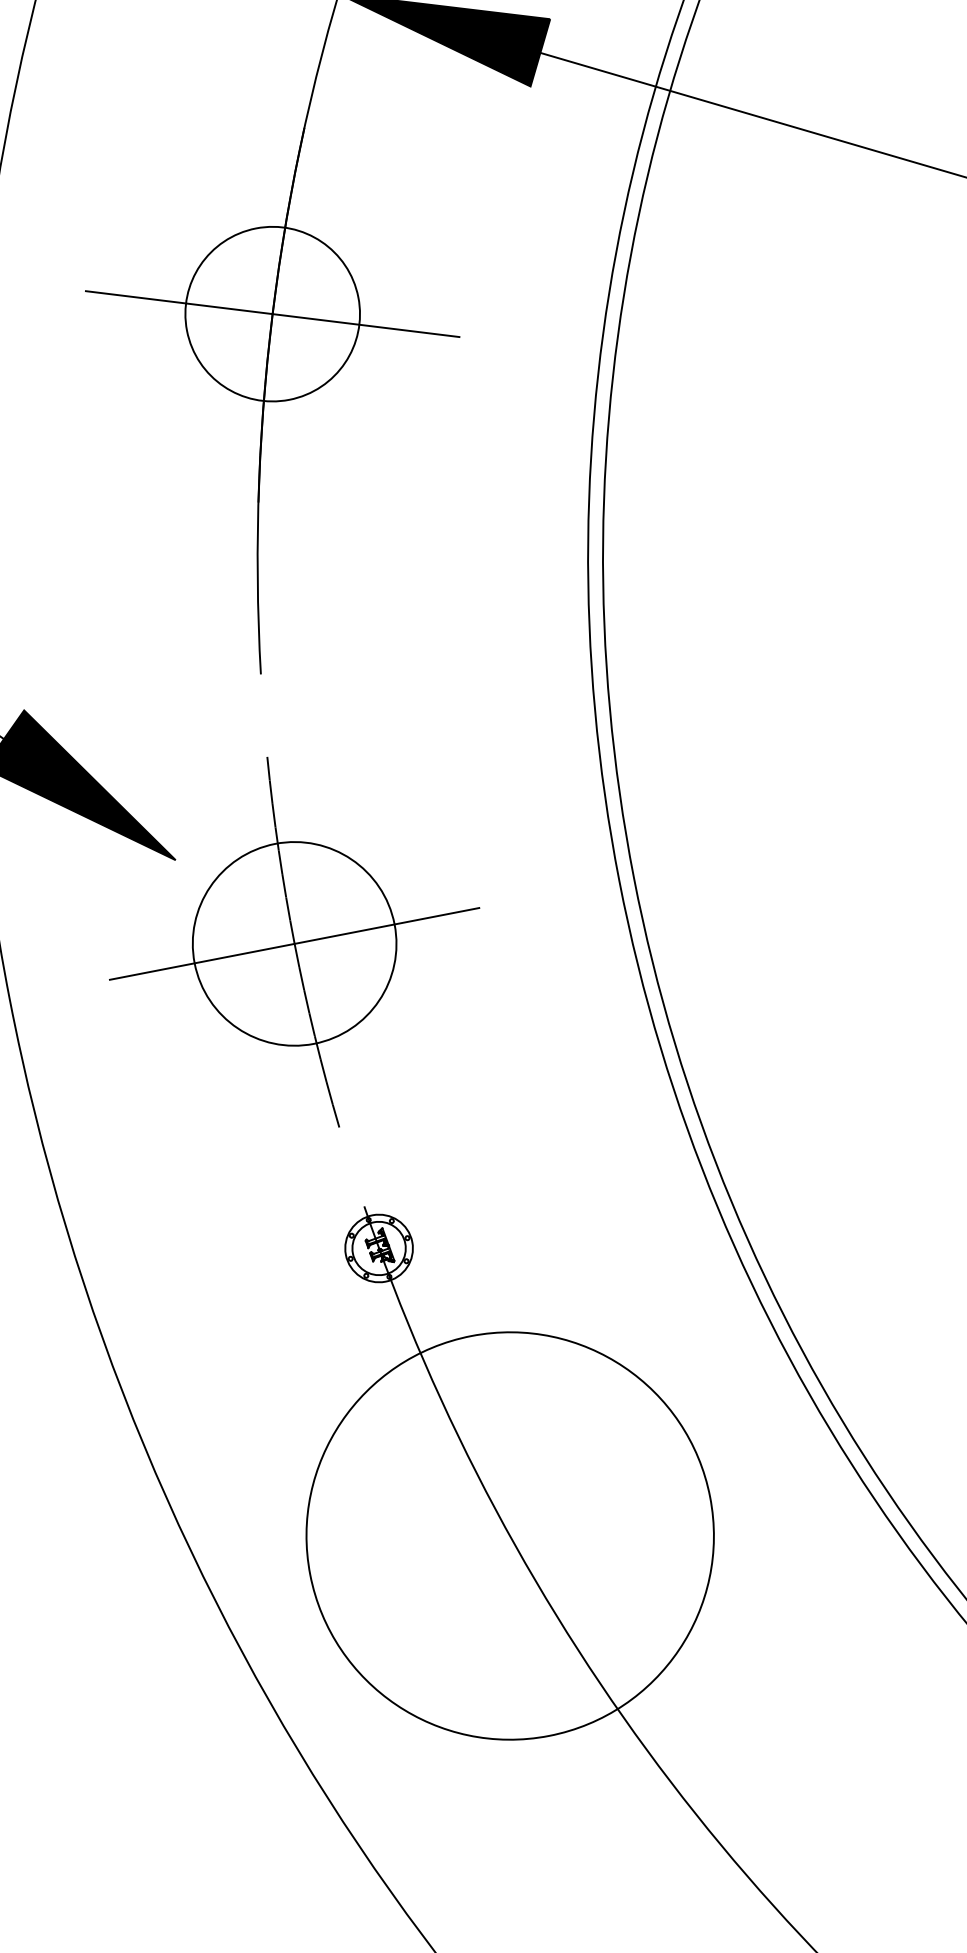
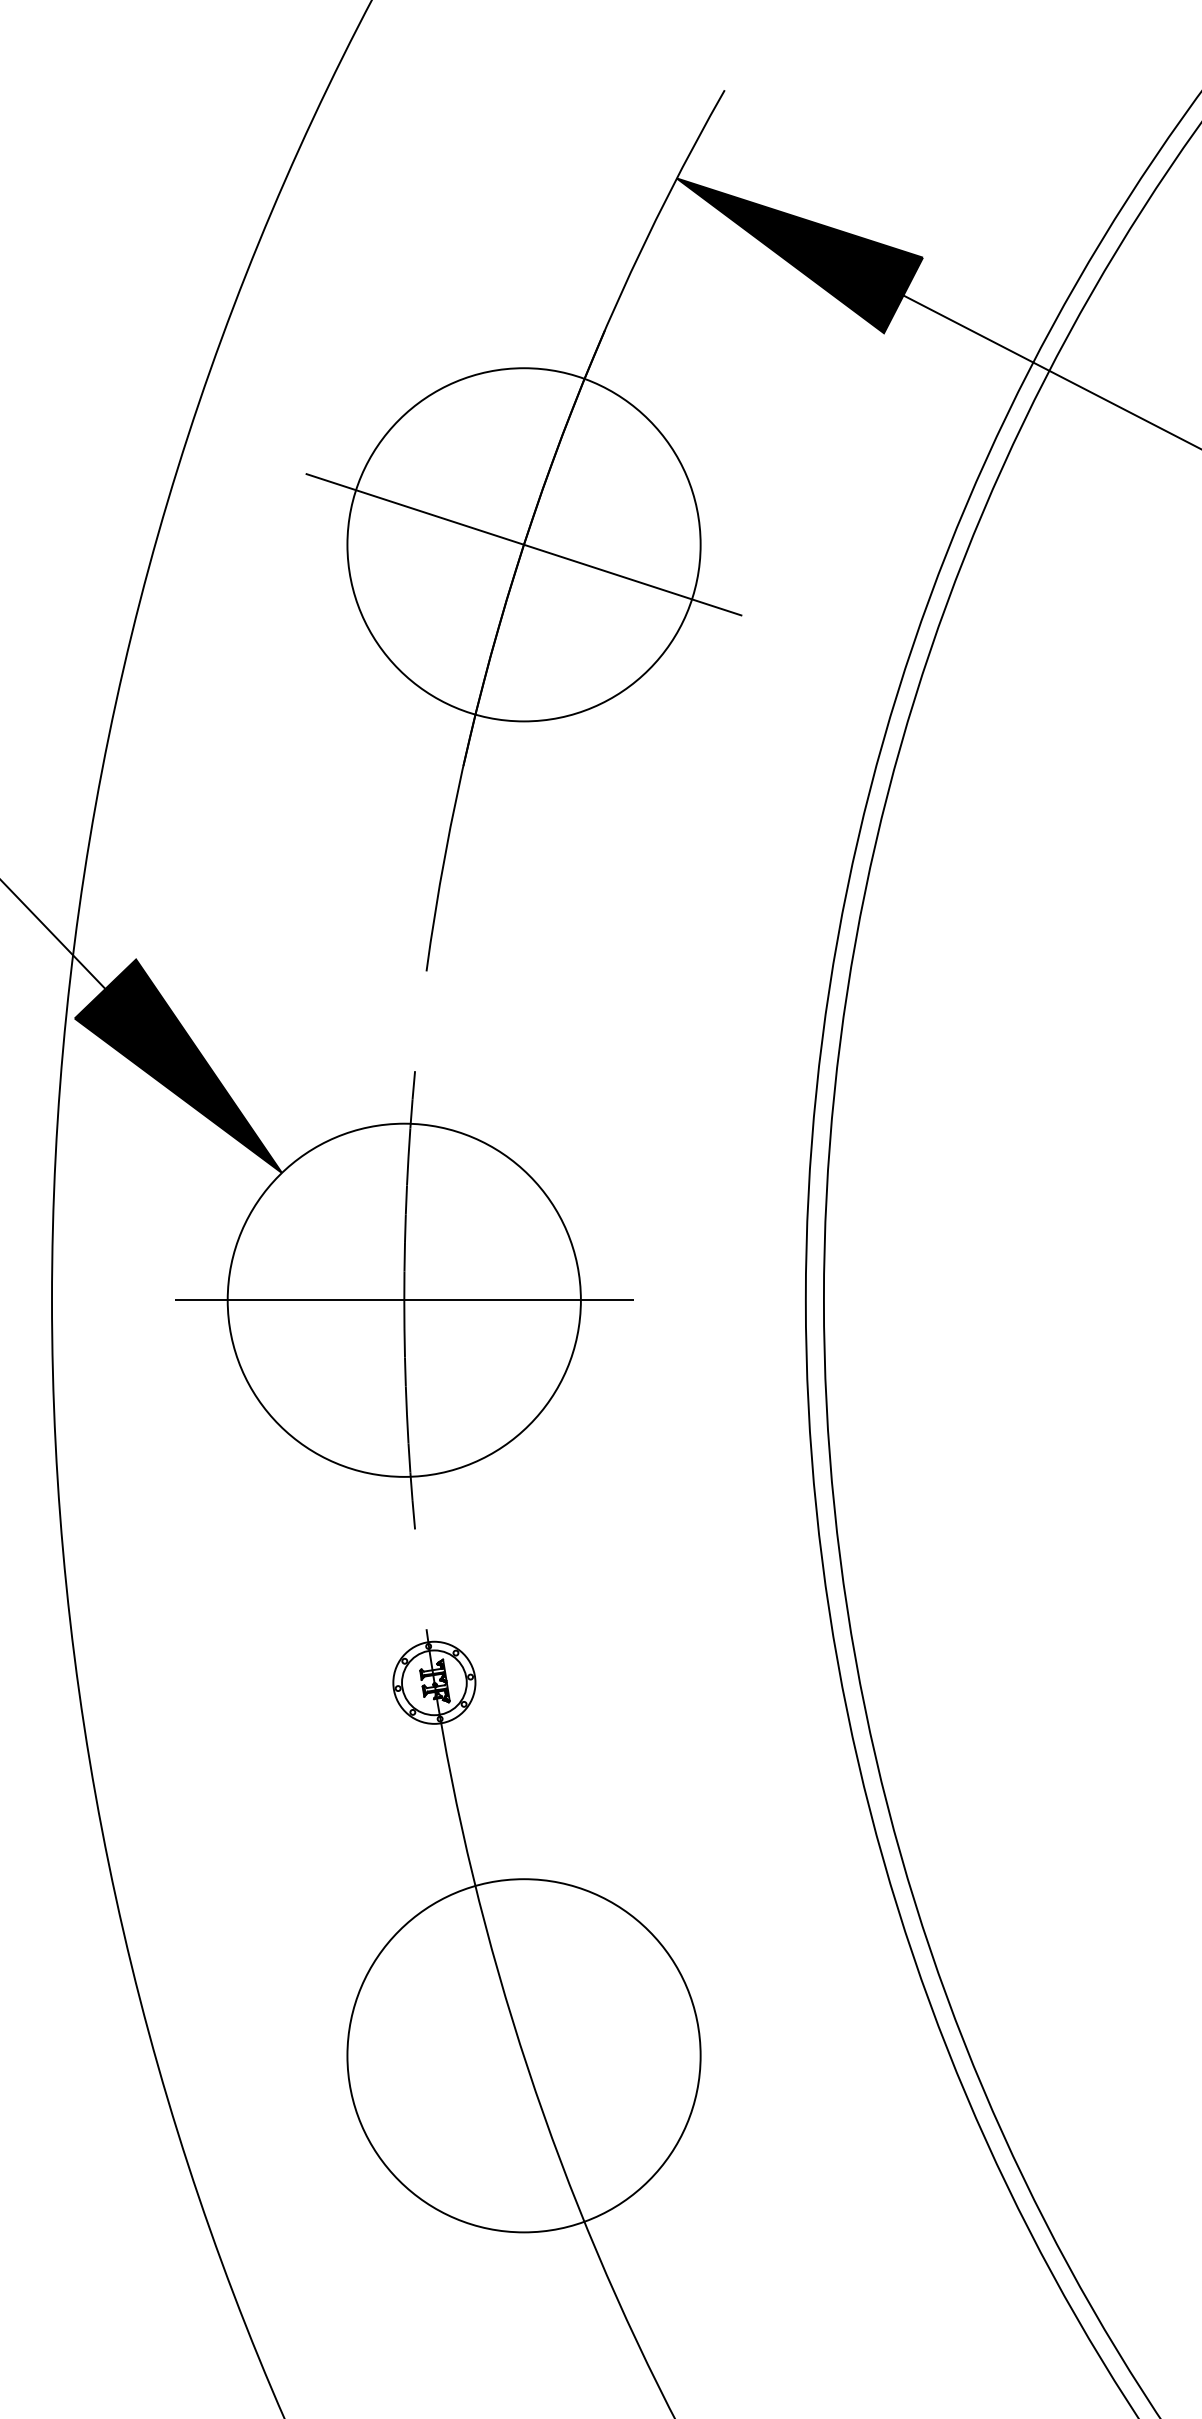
circle: (272, 313) -> (523, 544), size x1.67
circle: (293, 943) -> (403, 1299), size x1.43
circle: (509, 1535) -> (523, 2055), size x0.71

